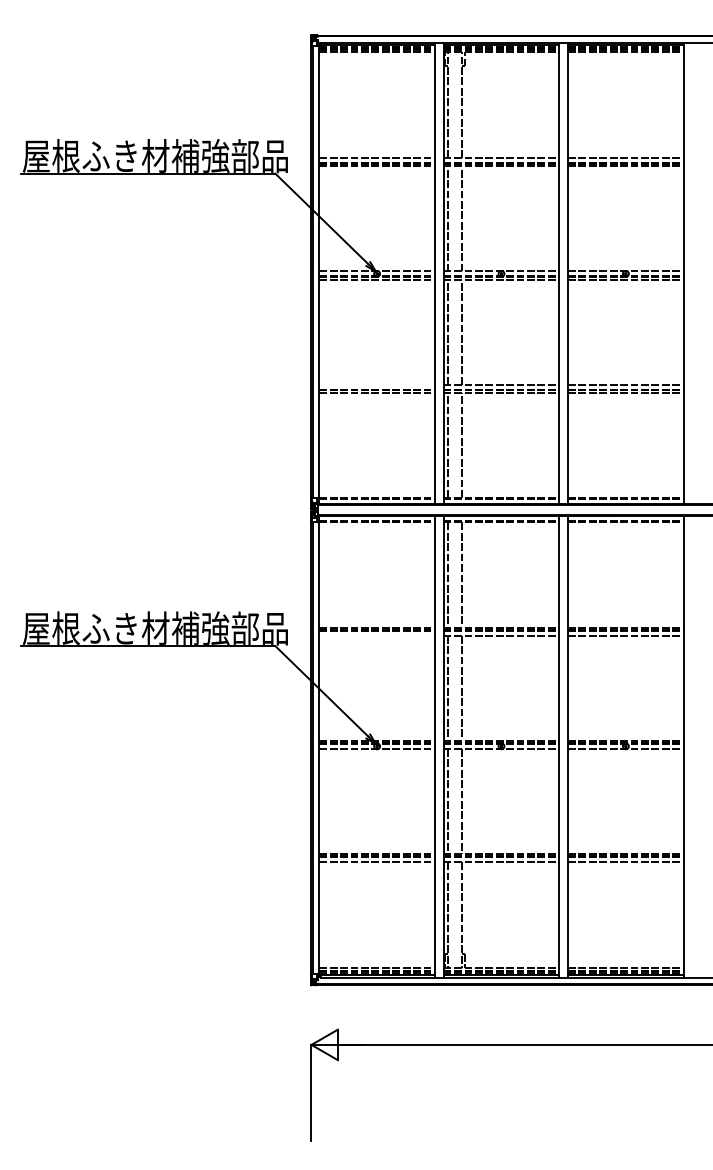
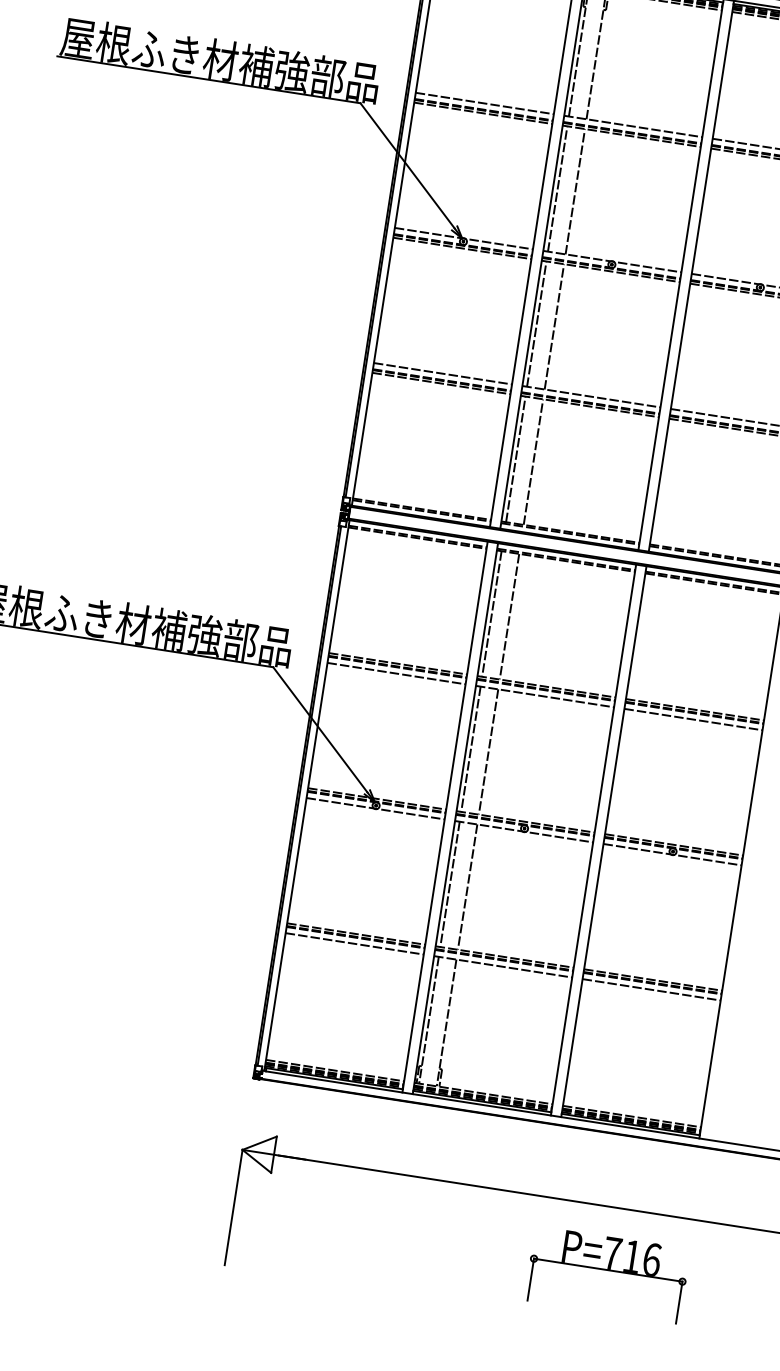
line: (376, 384) -> (442, 373), added
line: (376, 635) -> (395, 673), added
part: (625, 1100) -> (607, 1274), added

